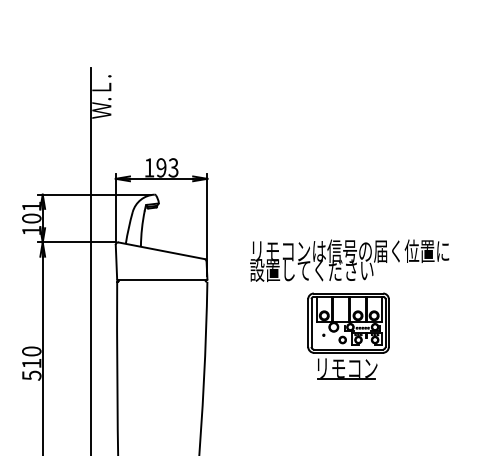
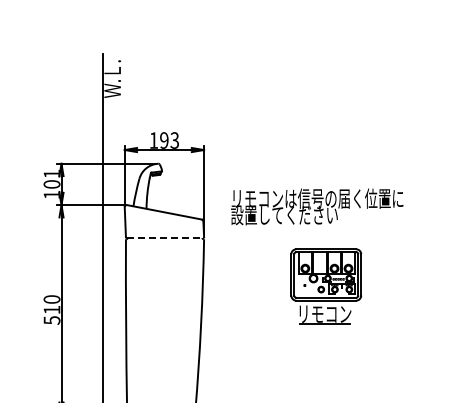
text: (349, 260) -> (317, 206), moved
line: (162, 279) -> (165, 237), solid -> dashed

